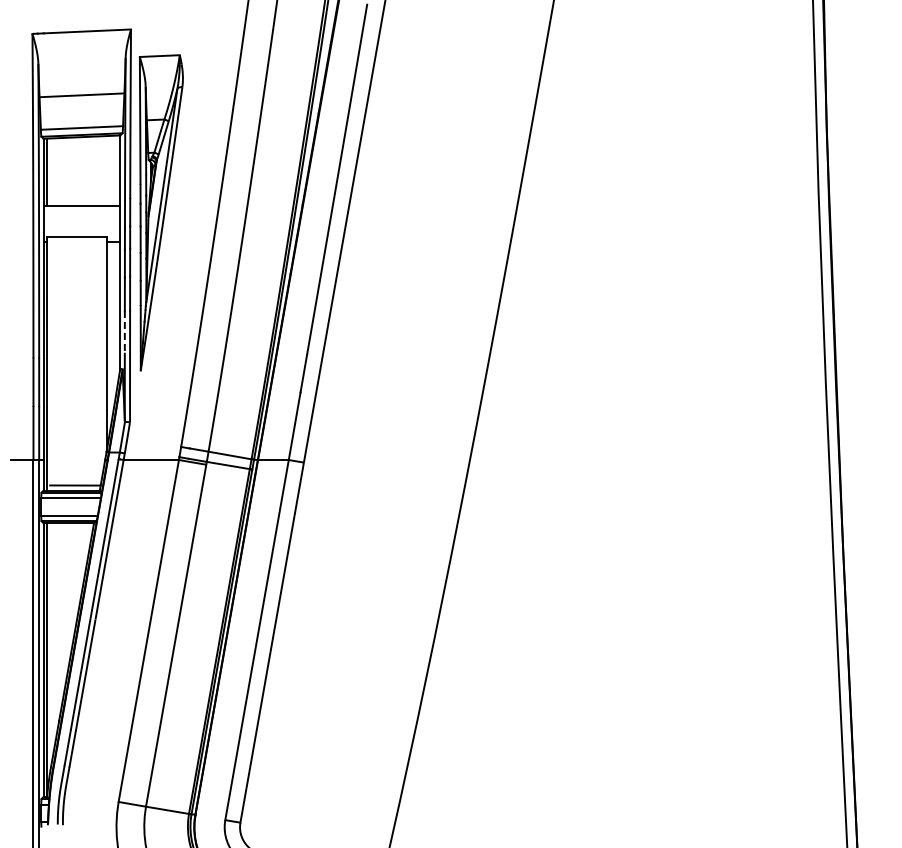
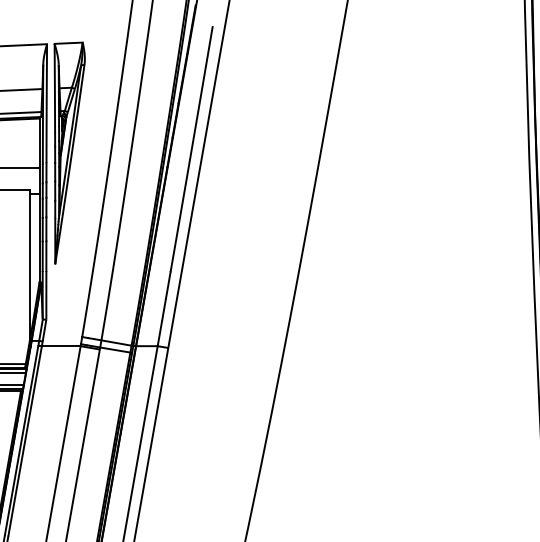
part: (160, 212) -> (69, 152), moved
line: (124, 331) -> (42, 256), dashed -> solid

